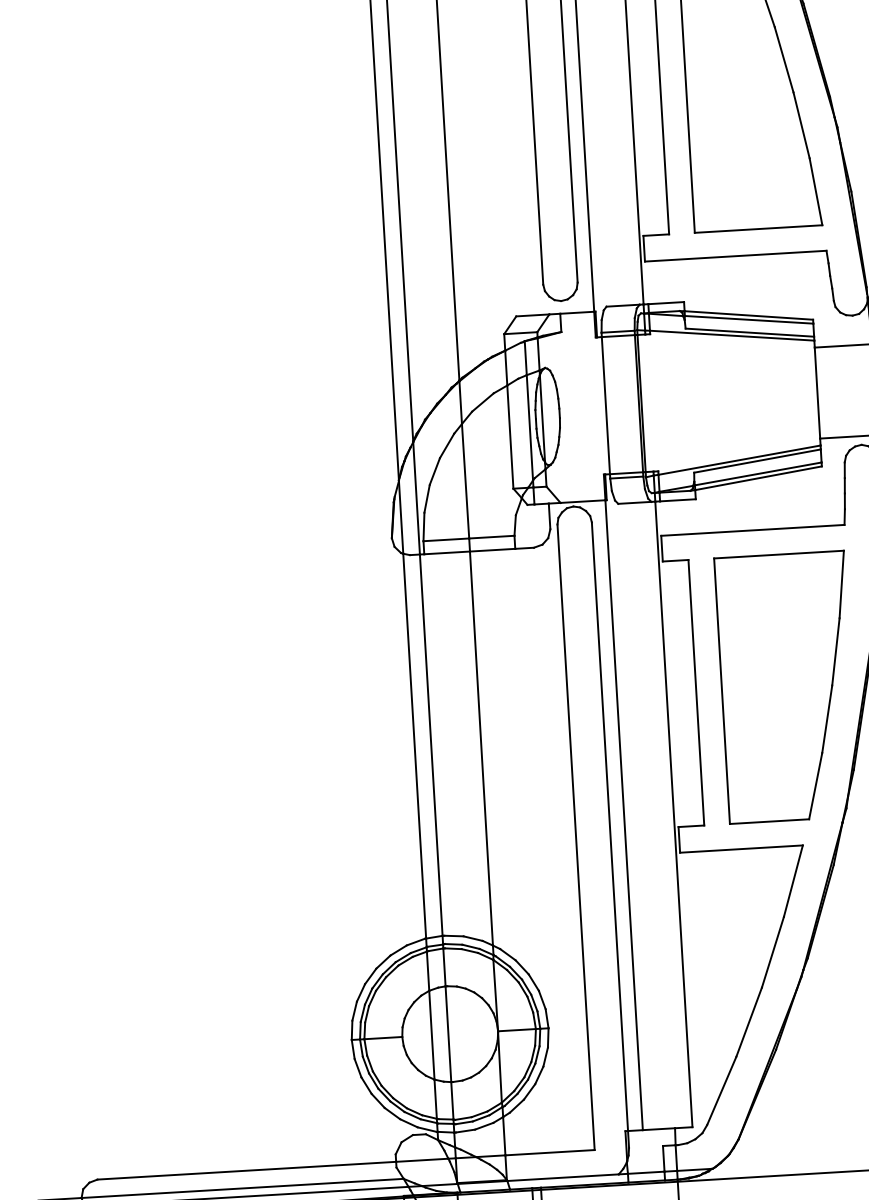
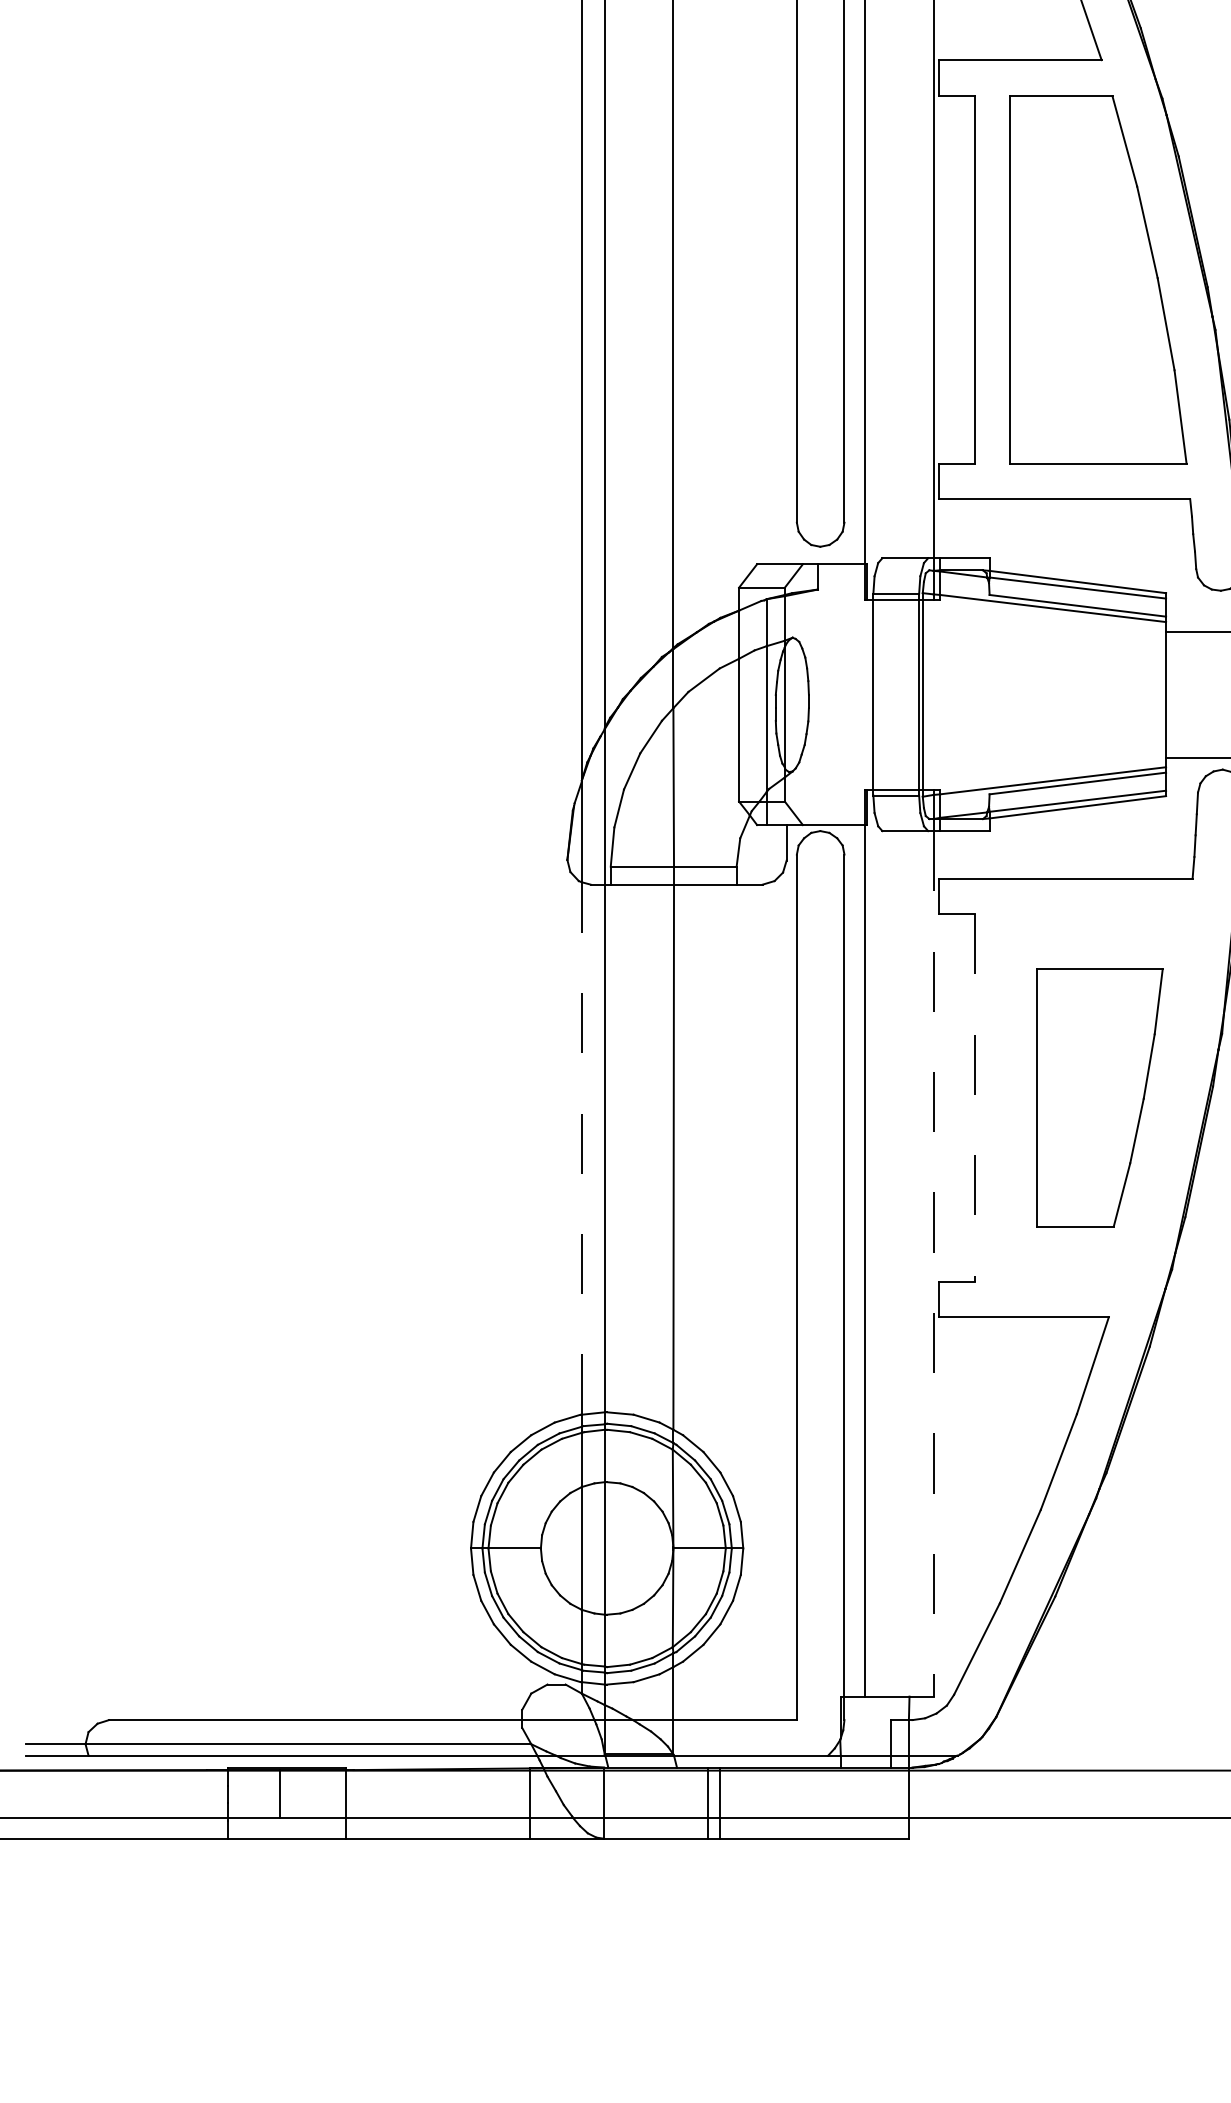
part: (786, 687) -> (1099, 1097), size x0.7
line: (696, 692) -> (974, 1097), solid -> dashed
line: (414, 746) -> (581, 1148), solid -> dashed
line: (673, 814) -> (933, 1263), solid -> dashed

